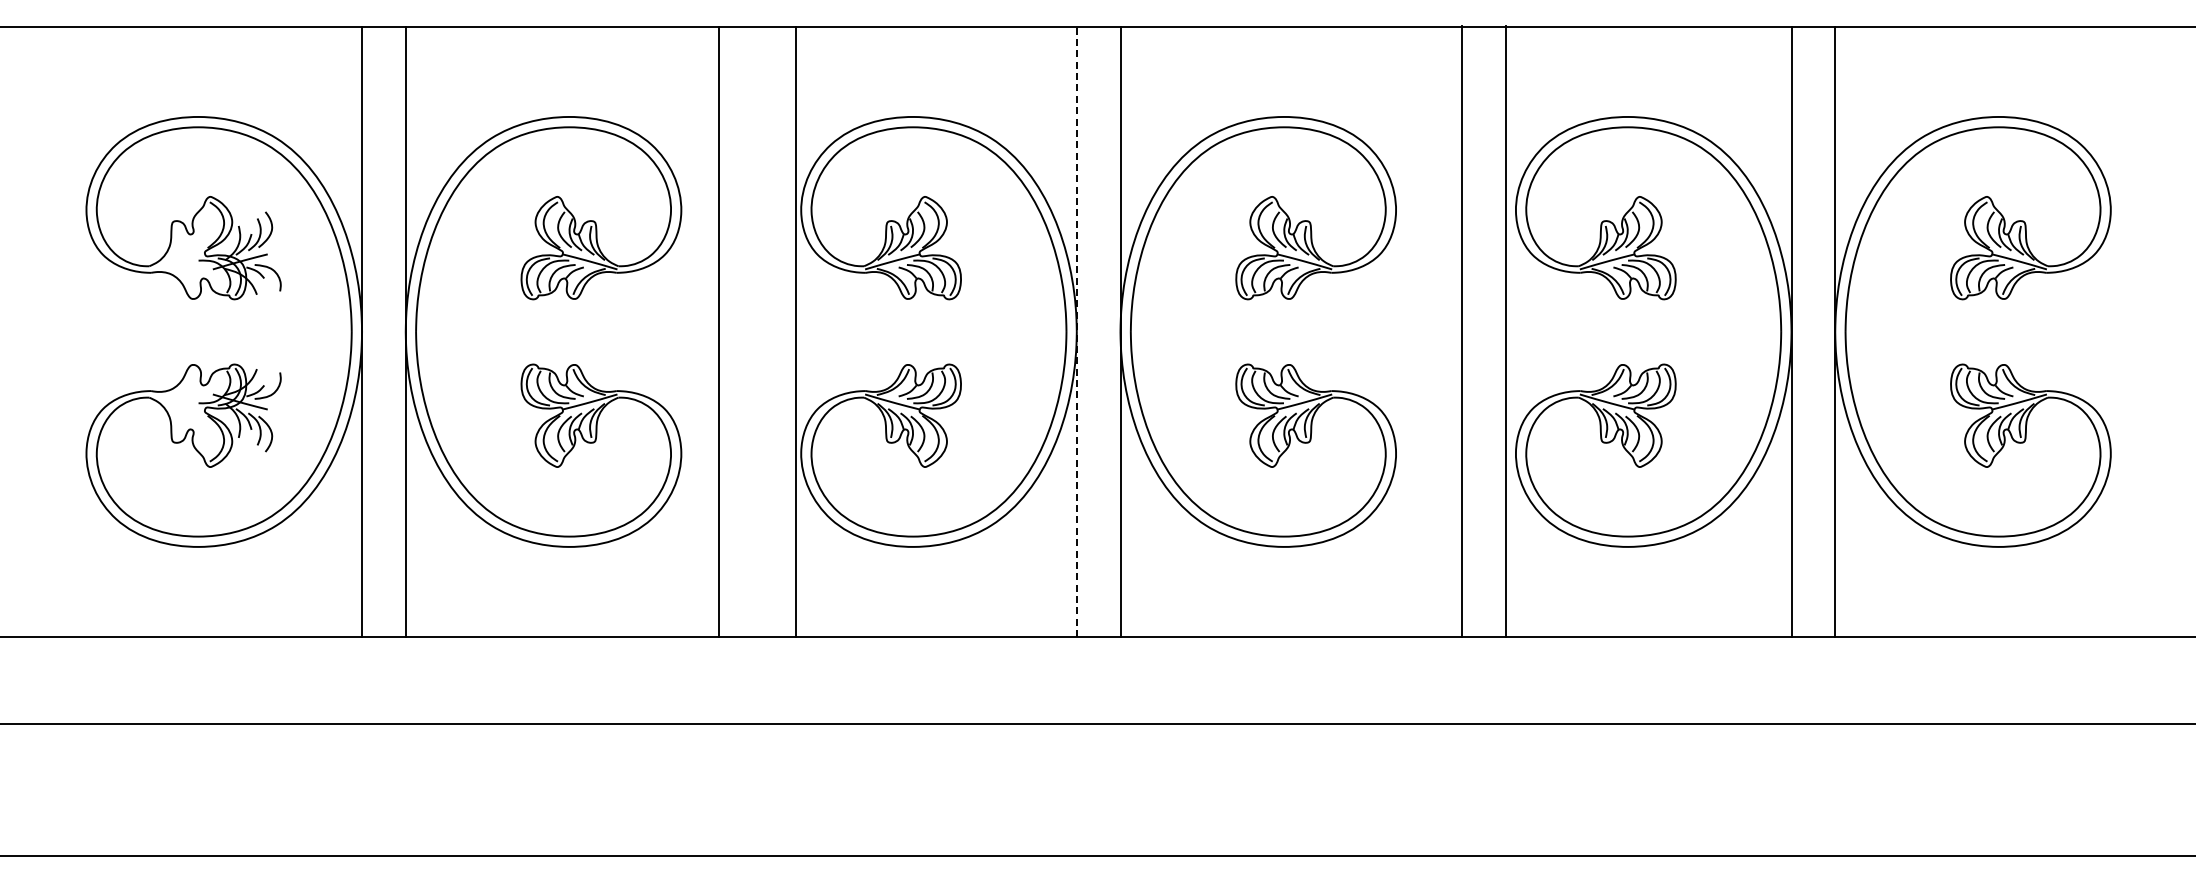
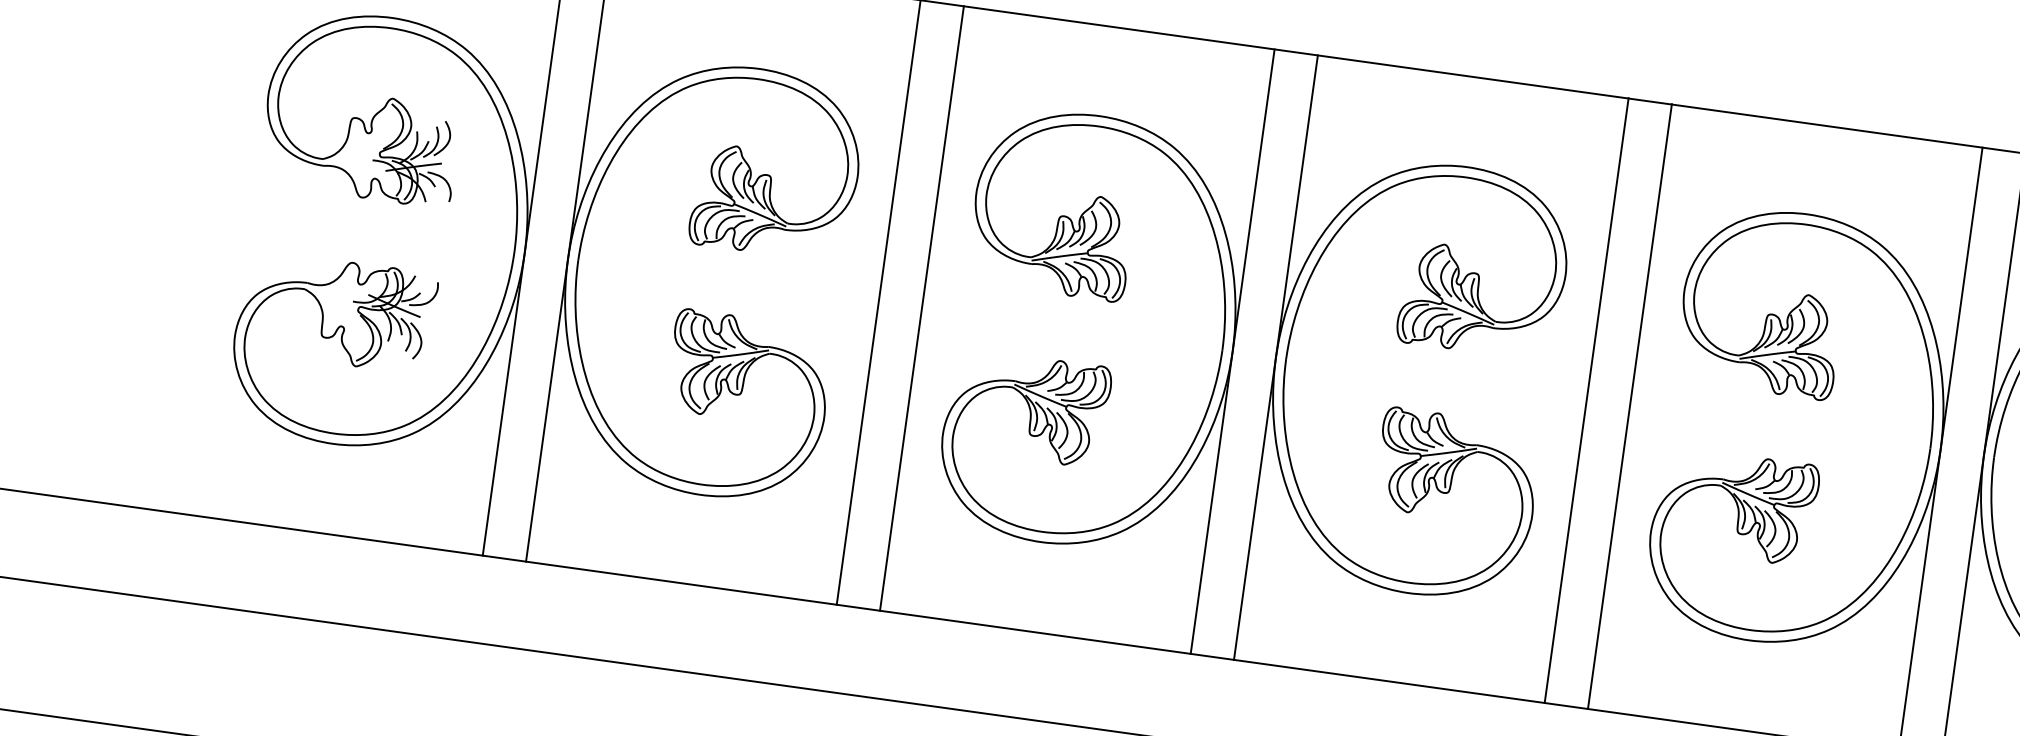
line: (796, 331) -> (922, 308), moved
line: (1076, 331) -> (1232, 351), dashed -> solid
line: (1462, 331) -> (1587, 400), moved
line: (1505, 331) -> (1629, 406), moved

